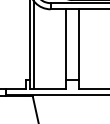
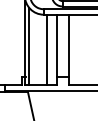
line: (53, 48) -> (46, 49), added

